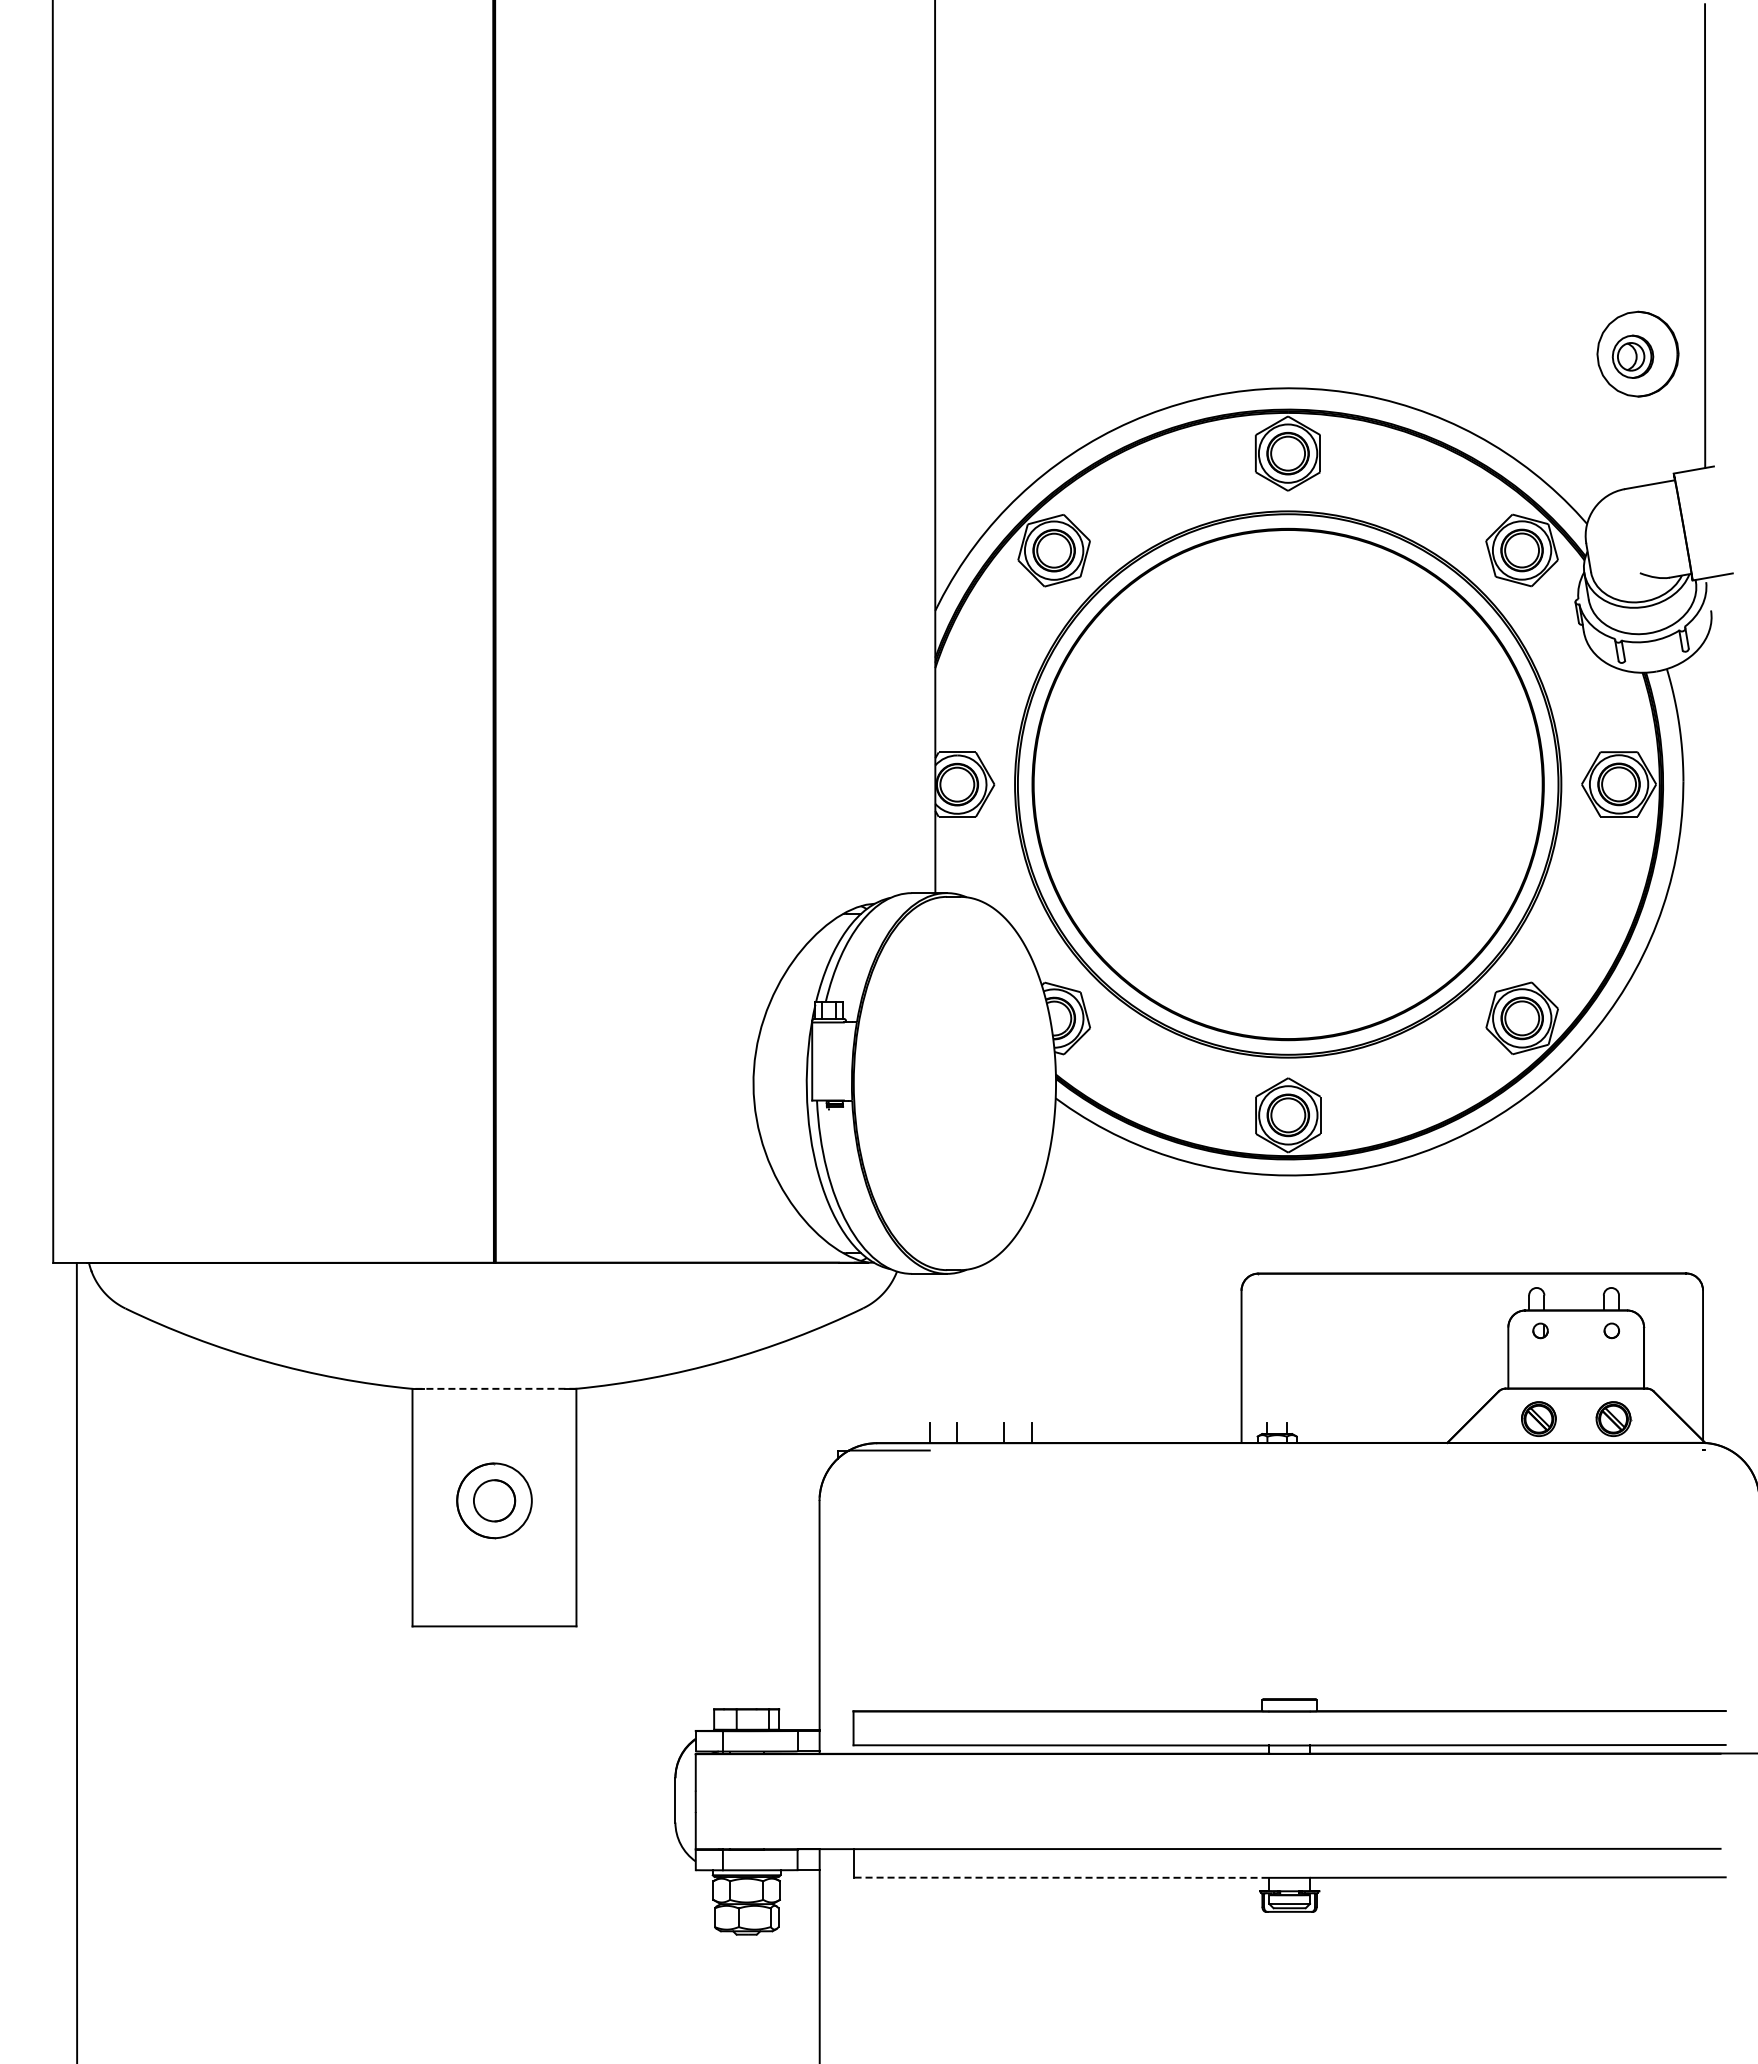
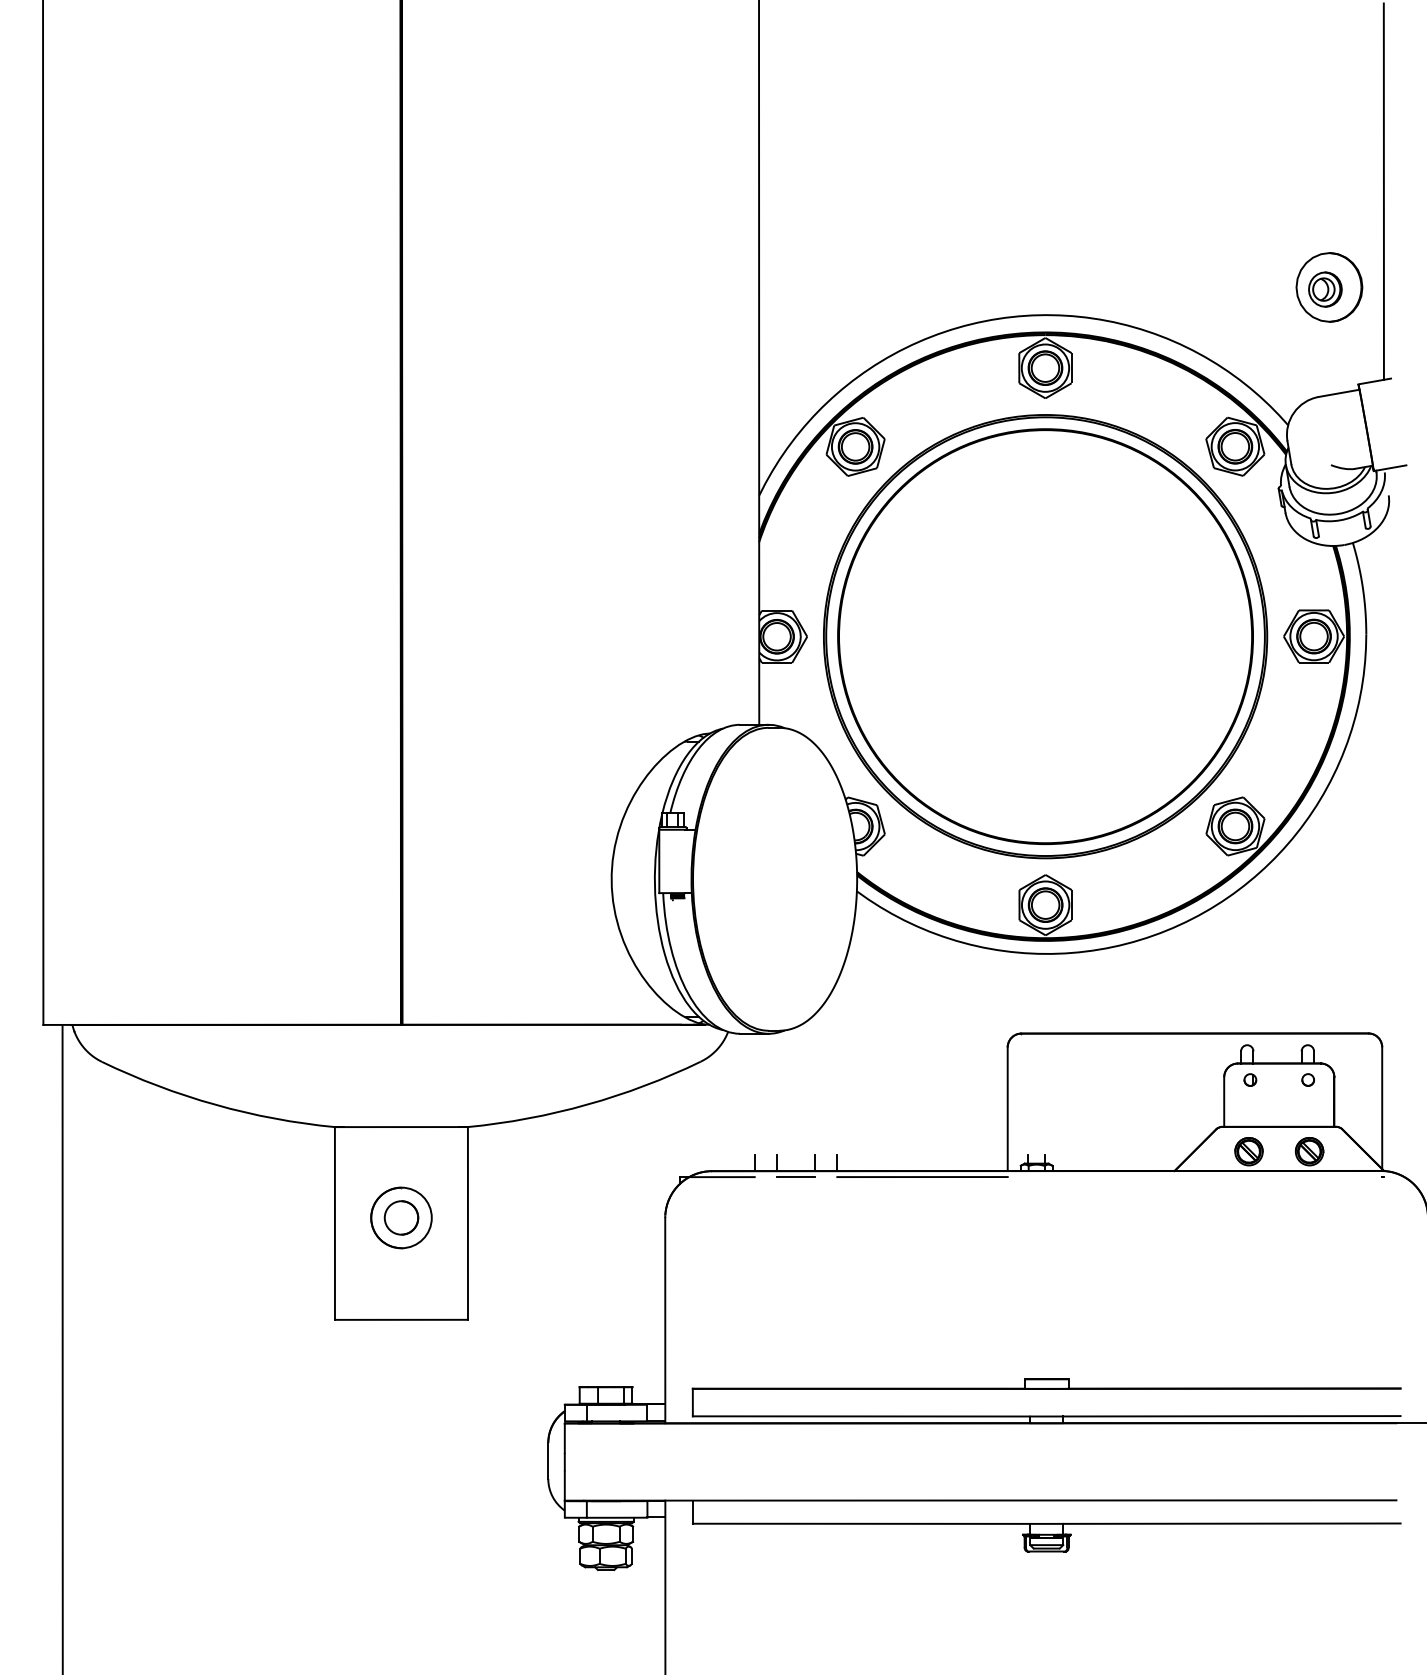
line: (494, 1388) -> (401, 1126), dashed -> solid
line: (980, 1450) -> (795, 1177), added
line: (1136, 1450) -> (922, 1177), added
line: (1060, 1877) -> (860, 1523), dashed -> solid

